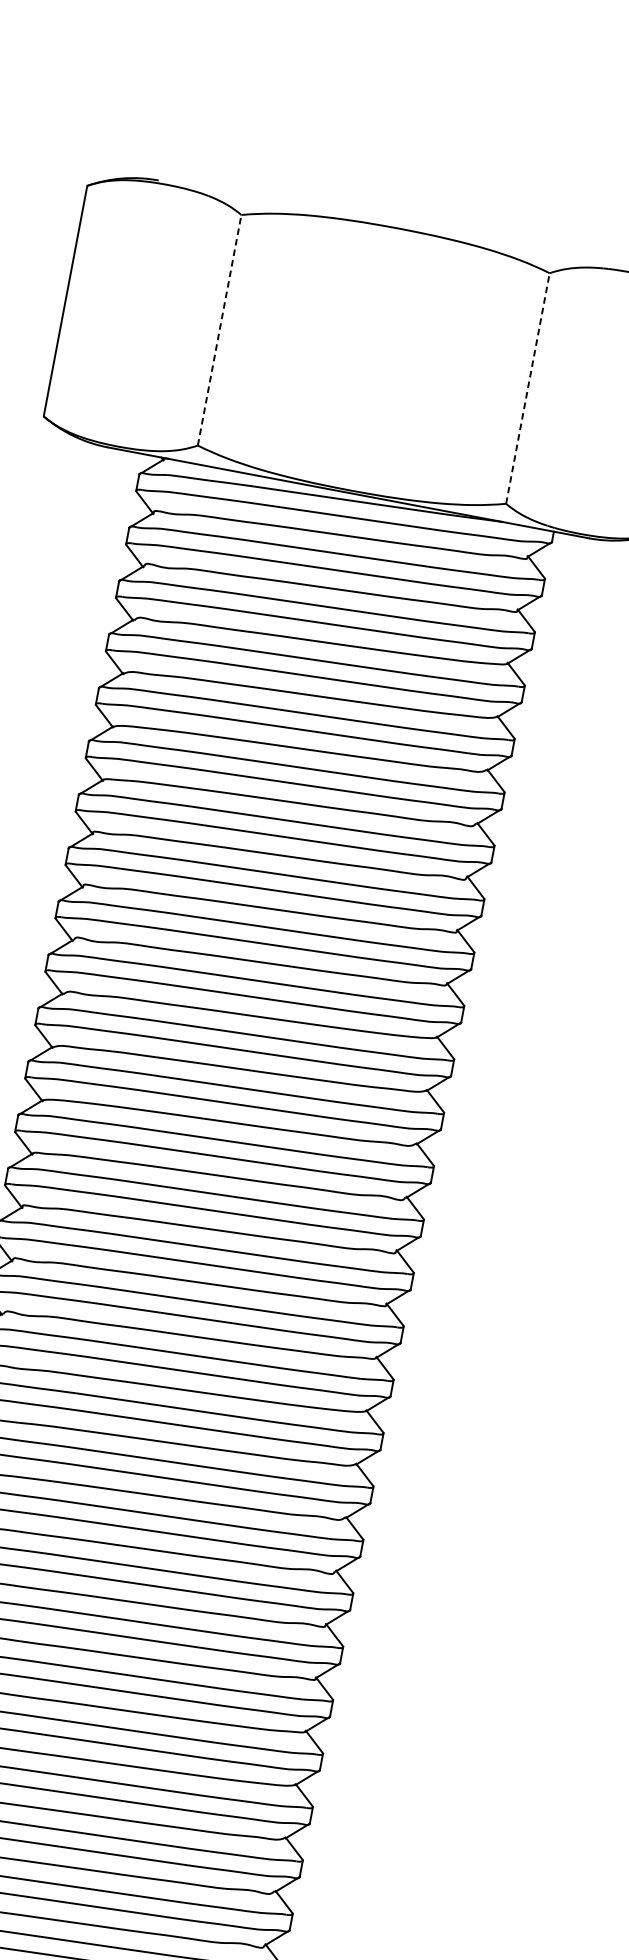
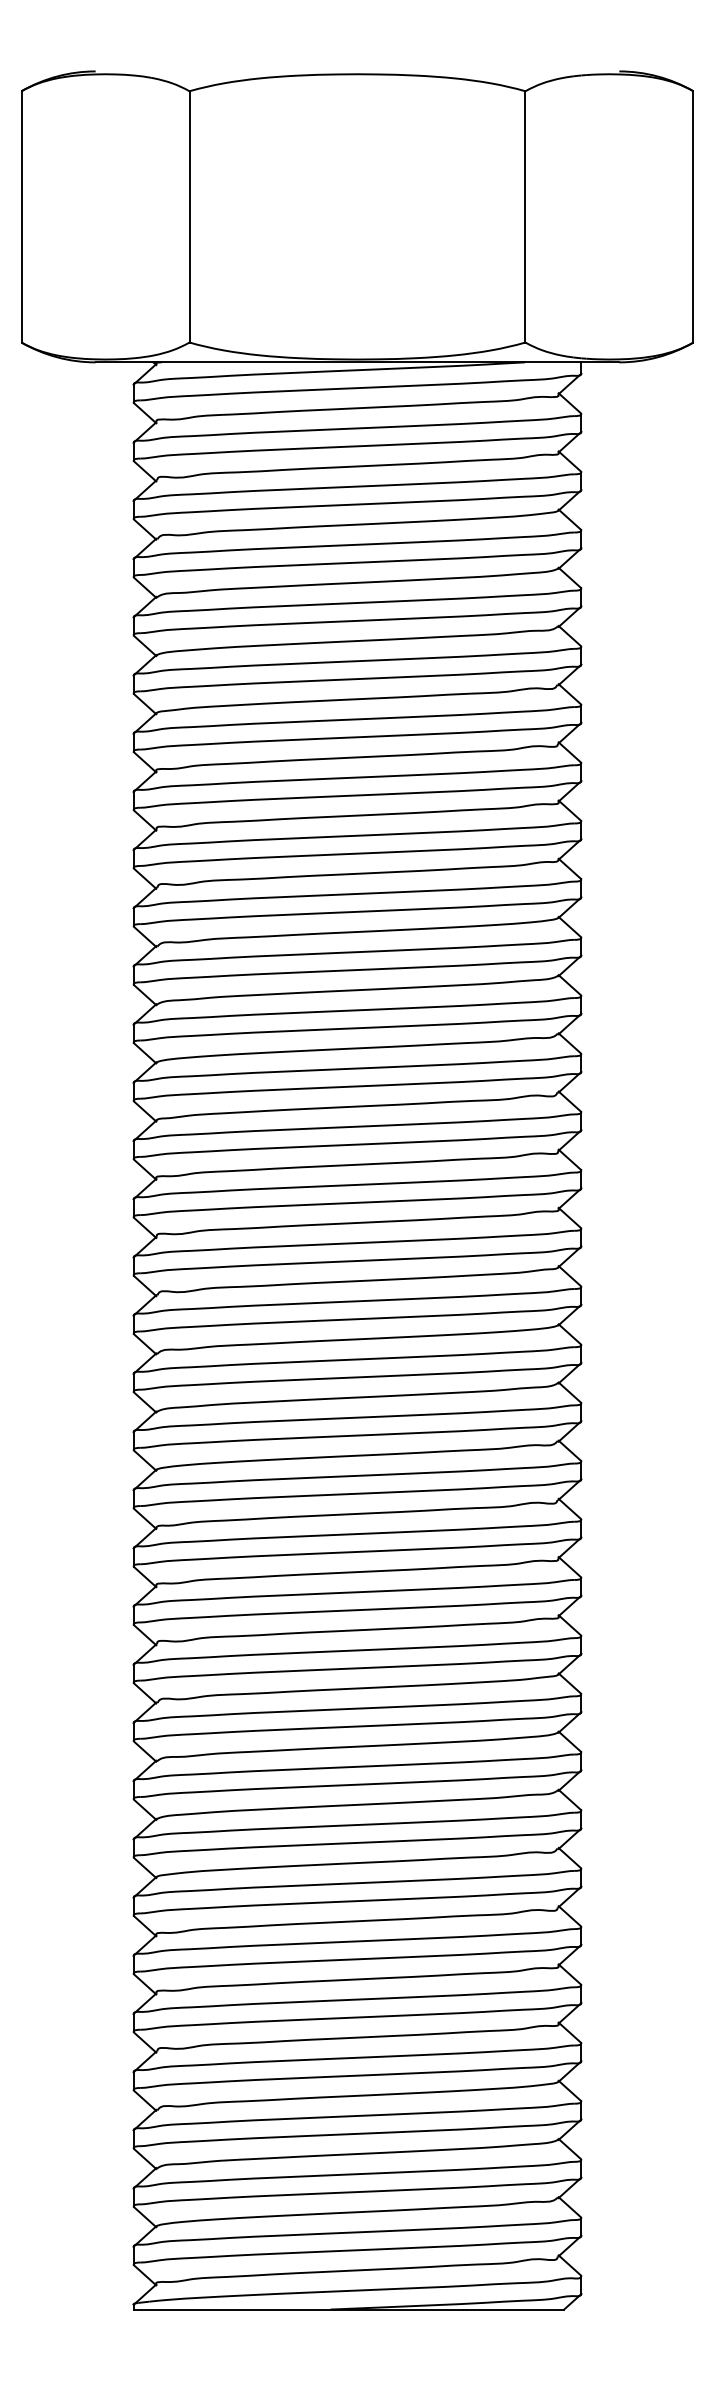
line: (219, 329) -> (189, 216), dashed -> solid
line: (528, 388) -> (525, 216), dashed -> solid

